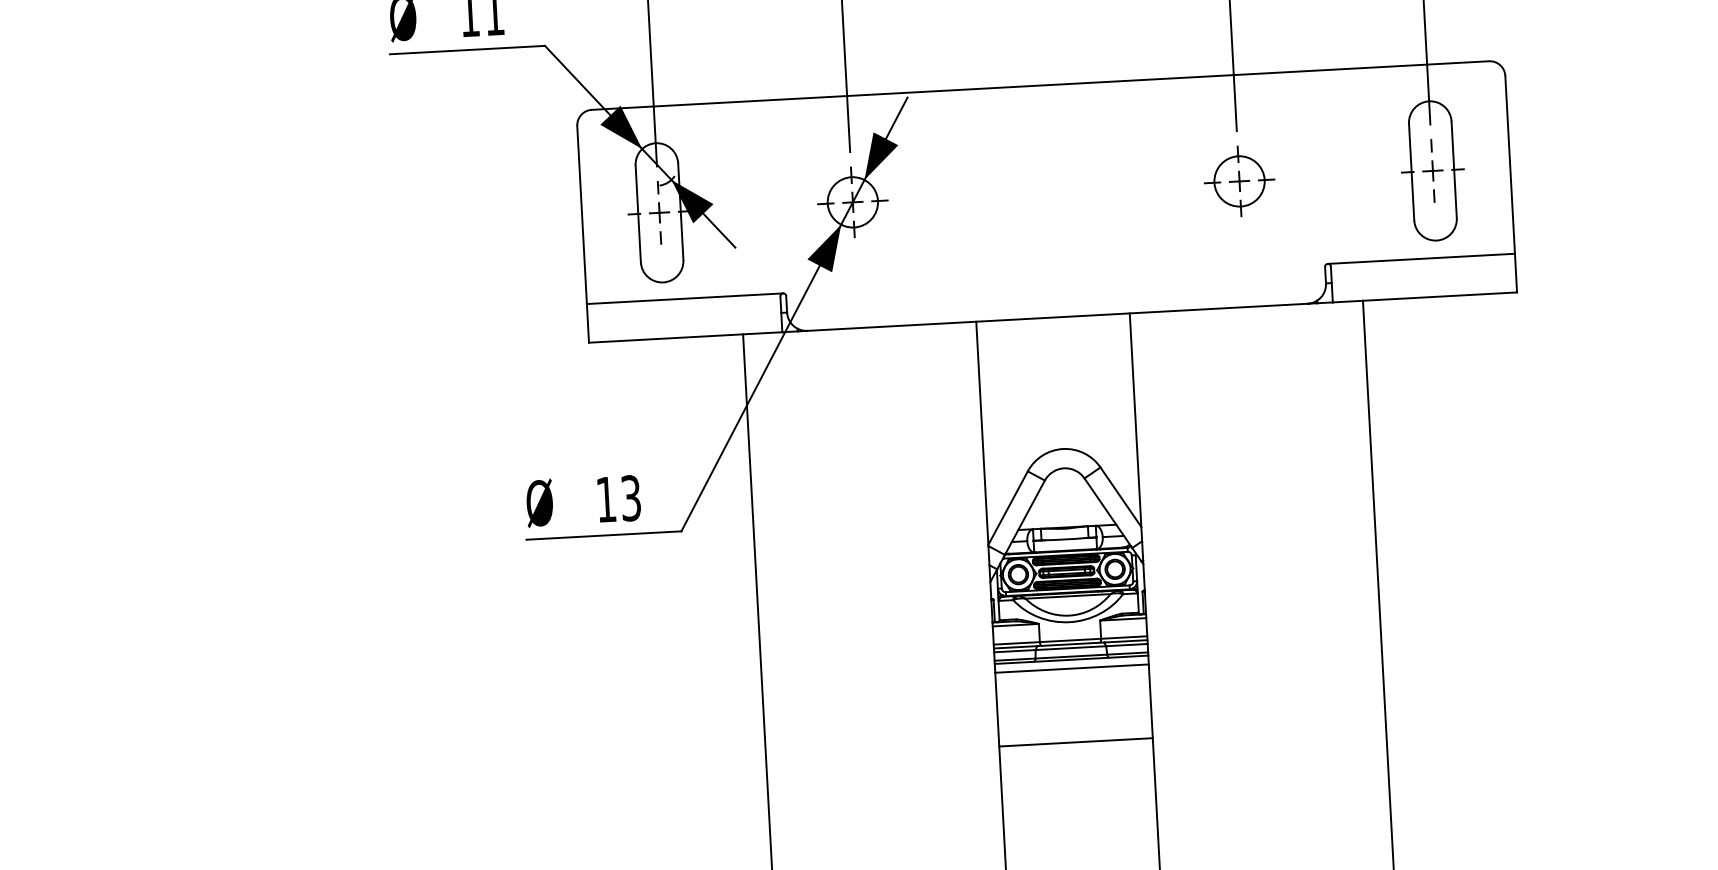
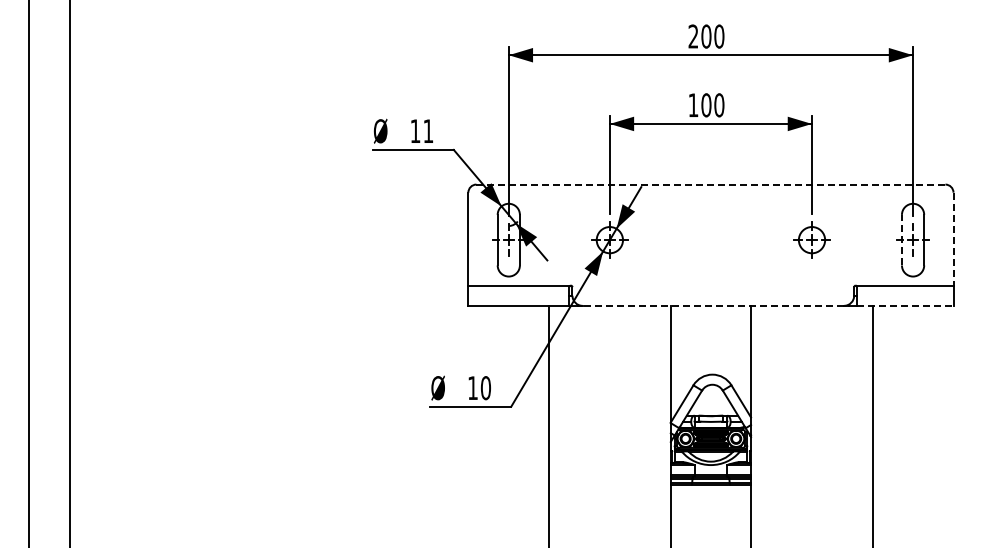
line: (1041, 85) -> (711, 184), solid -> dashed
line: (1510, 165) -> (953, 239), solid -> dashed
line: (1410, 170) -> (901, 239), solid -> dashed
line: (1425, 296) -> (905, 305), solid -> dashed
line: (1057, 316) -> (713, 305), solid -> dashed
text: (630, 499) -> (485, 388), 13 -> 10
line: (1071, 668) -> (710, 489), removed
line: (1075, 741) -> (710, 527), removed

